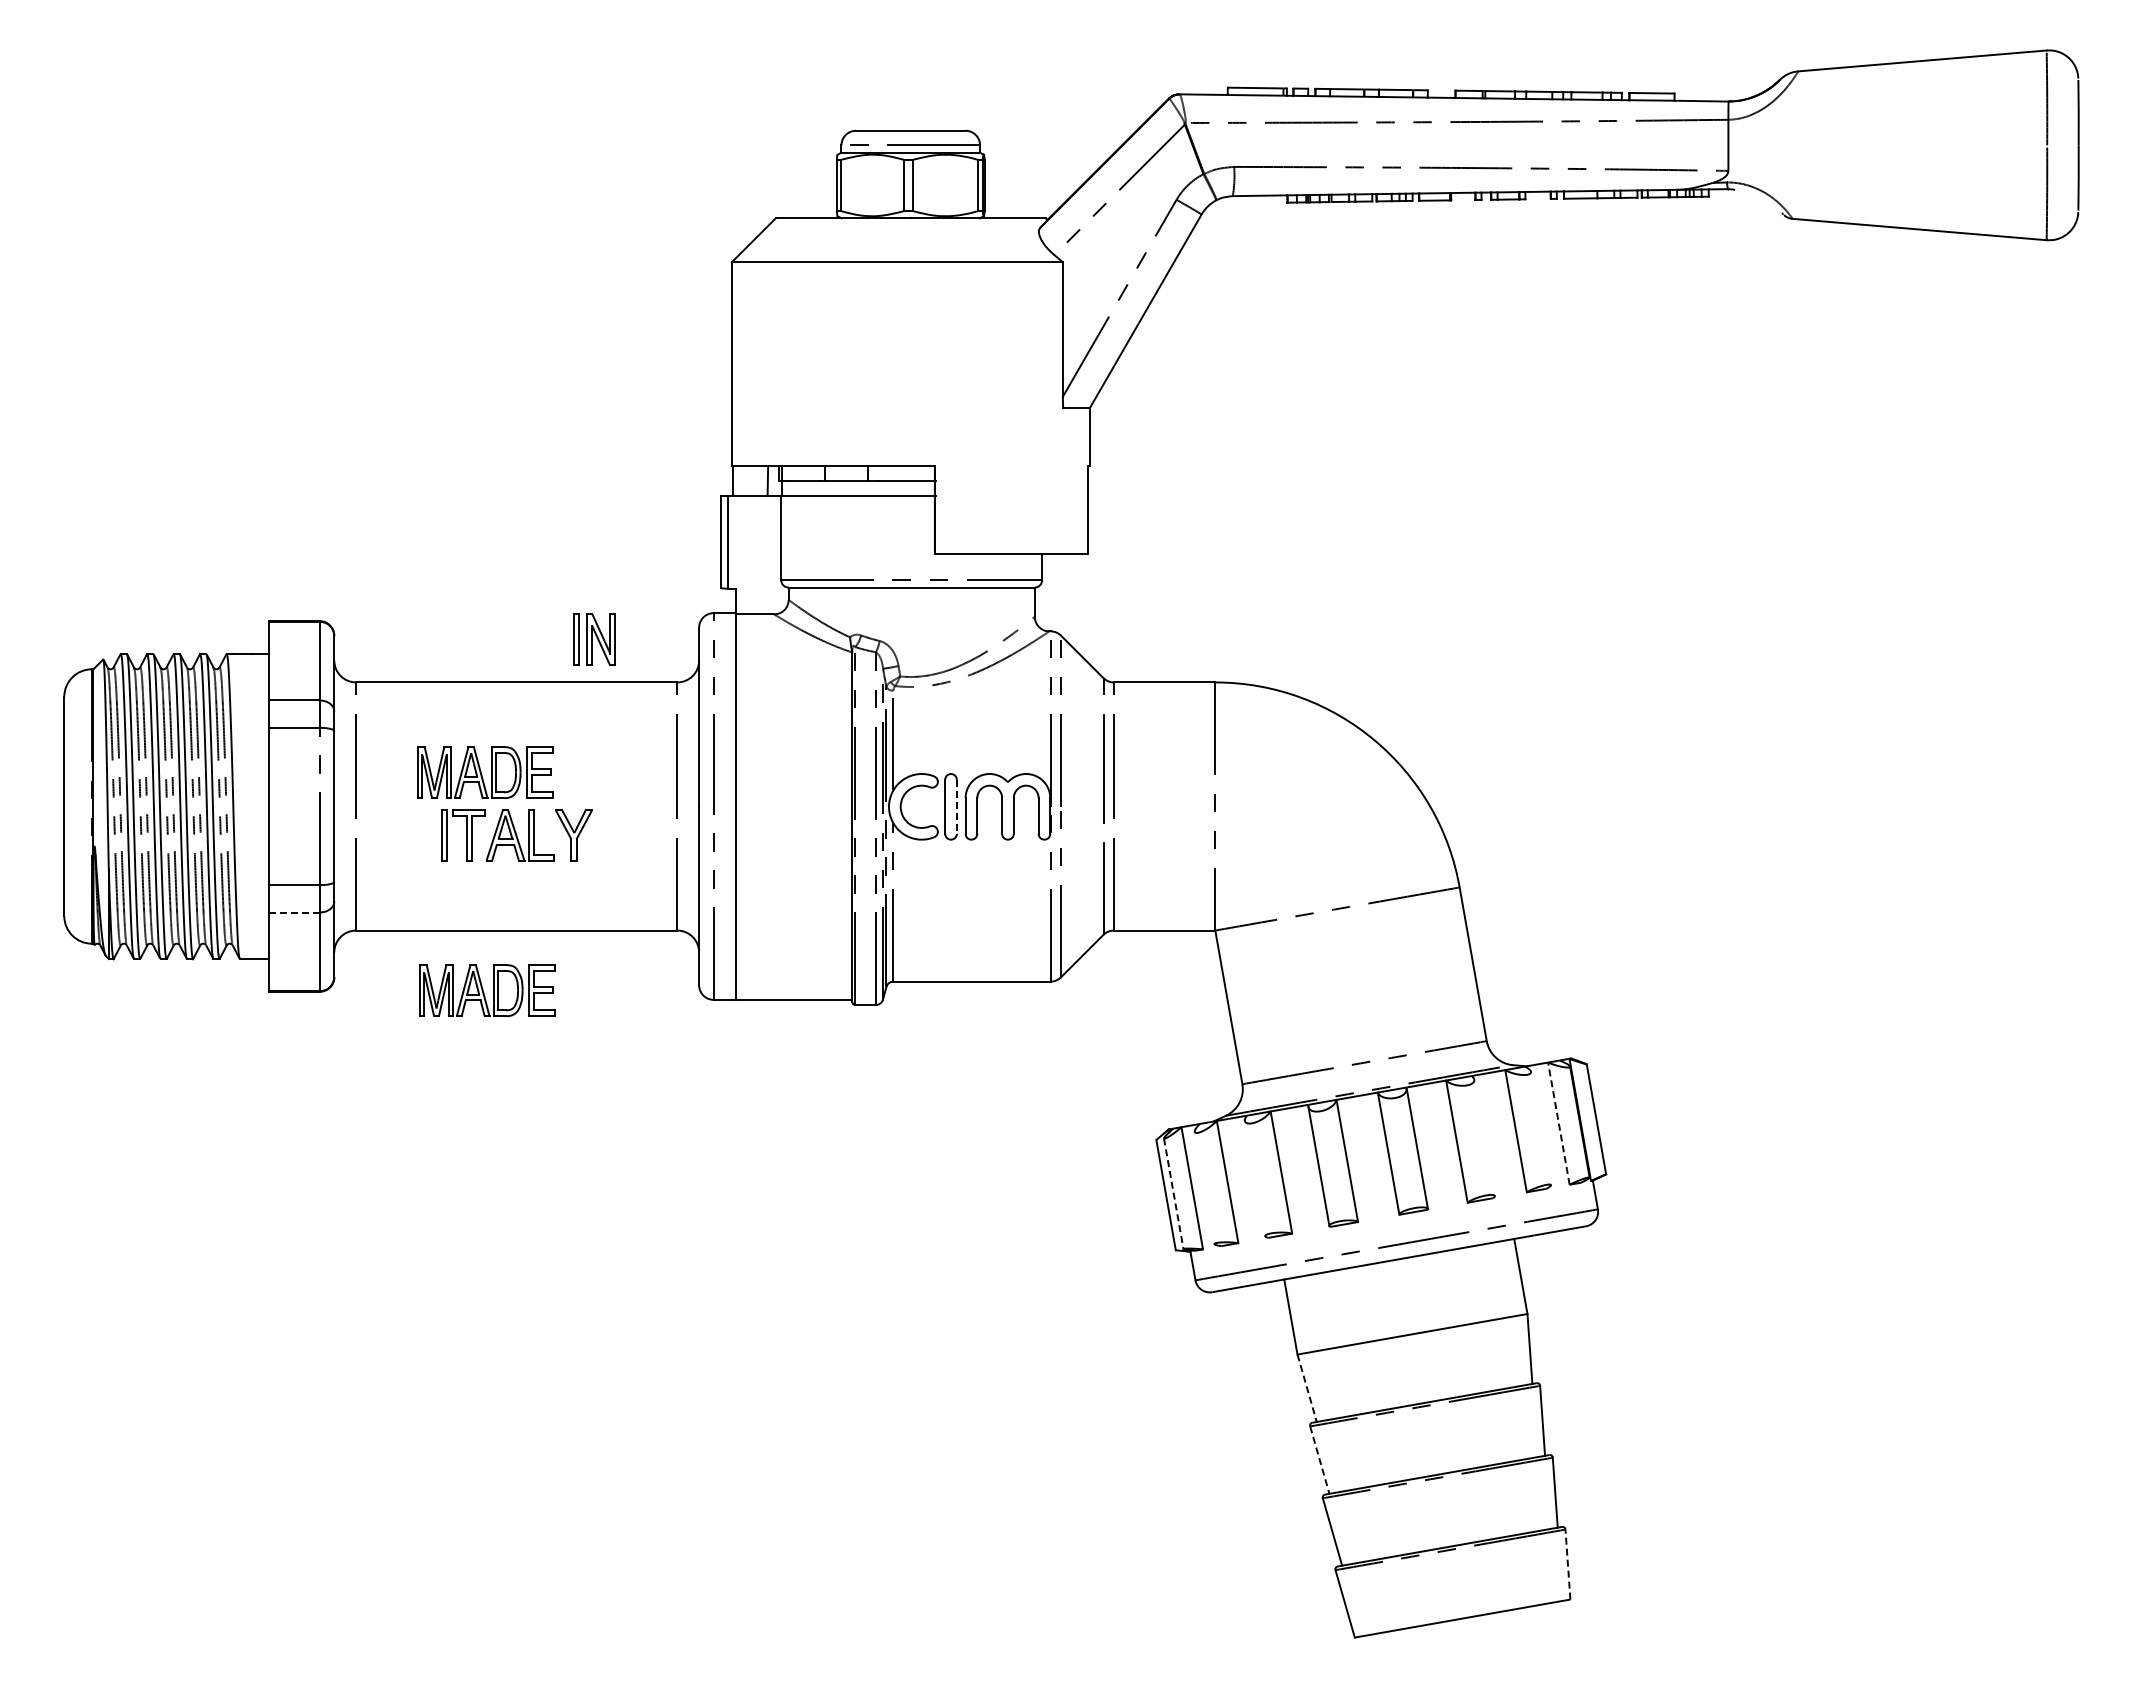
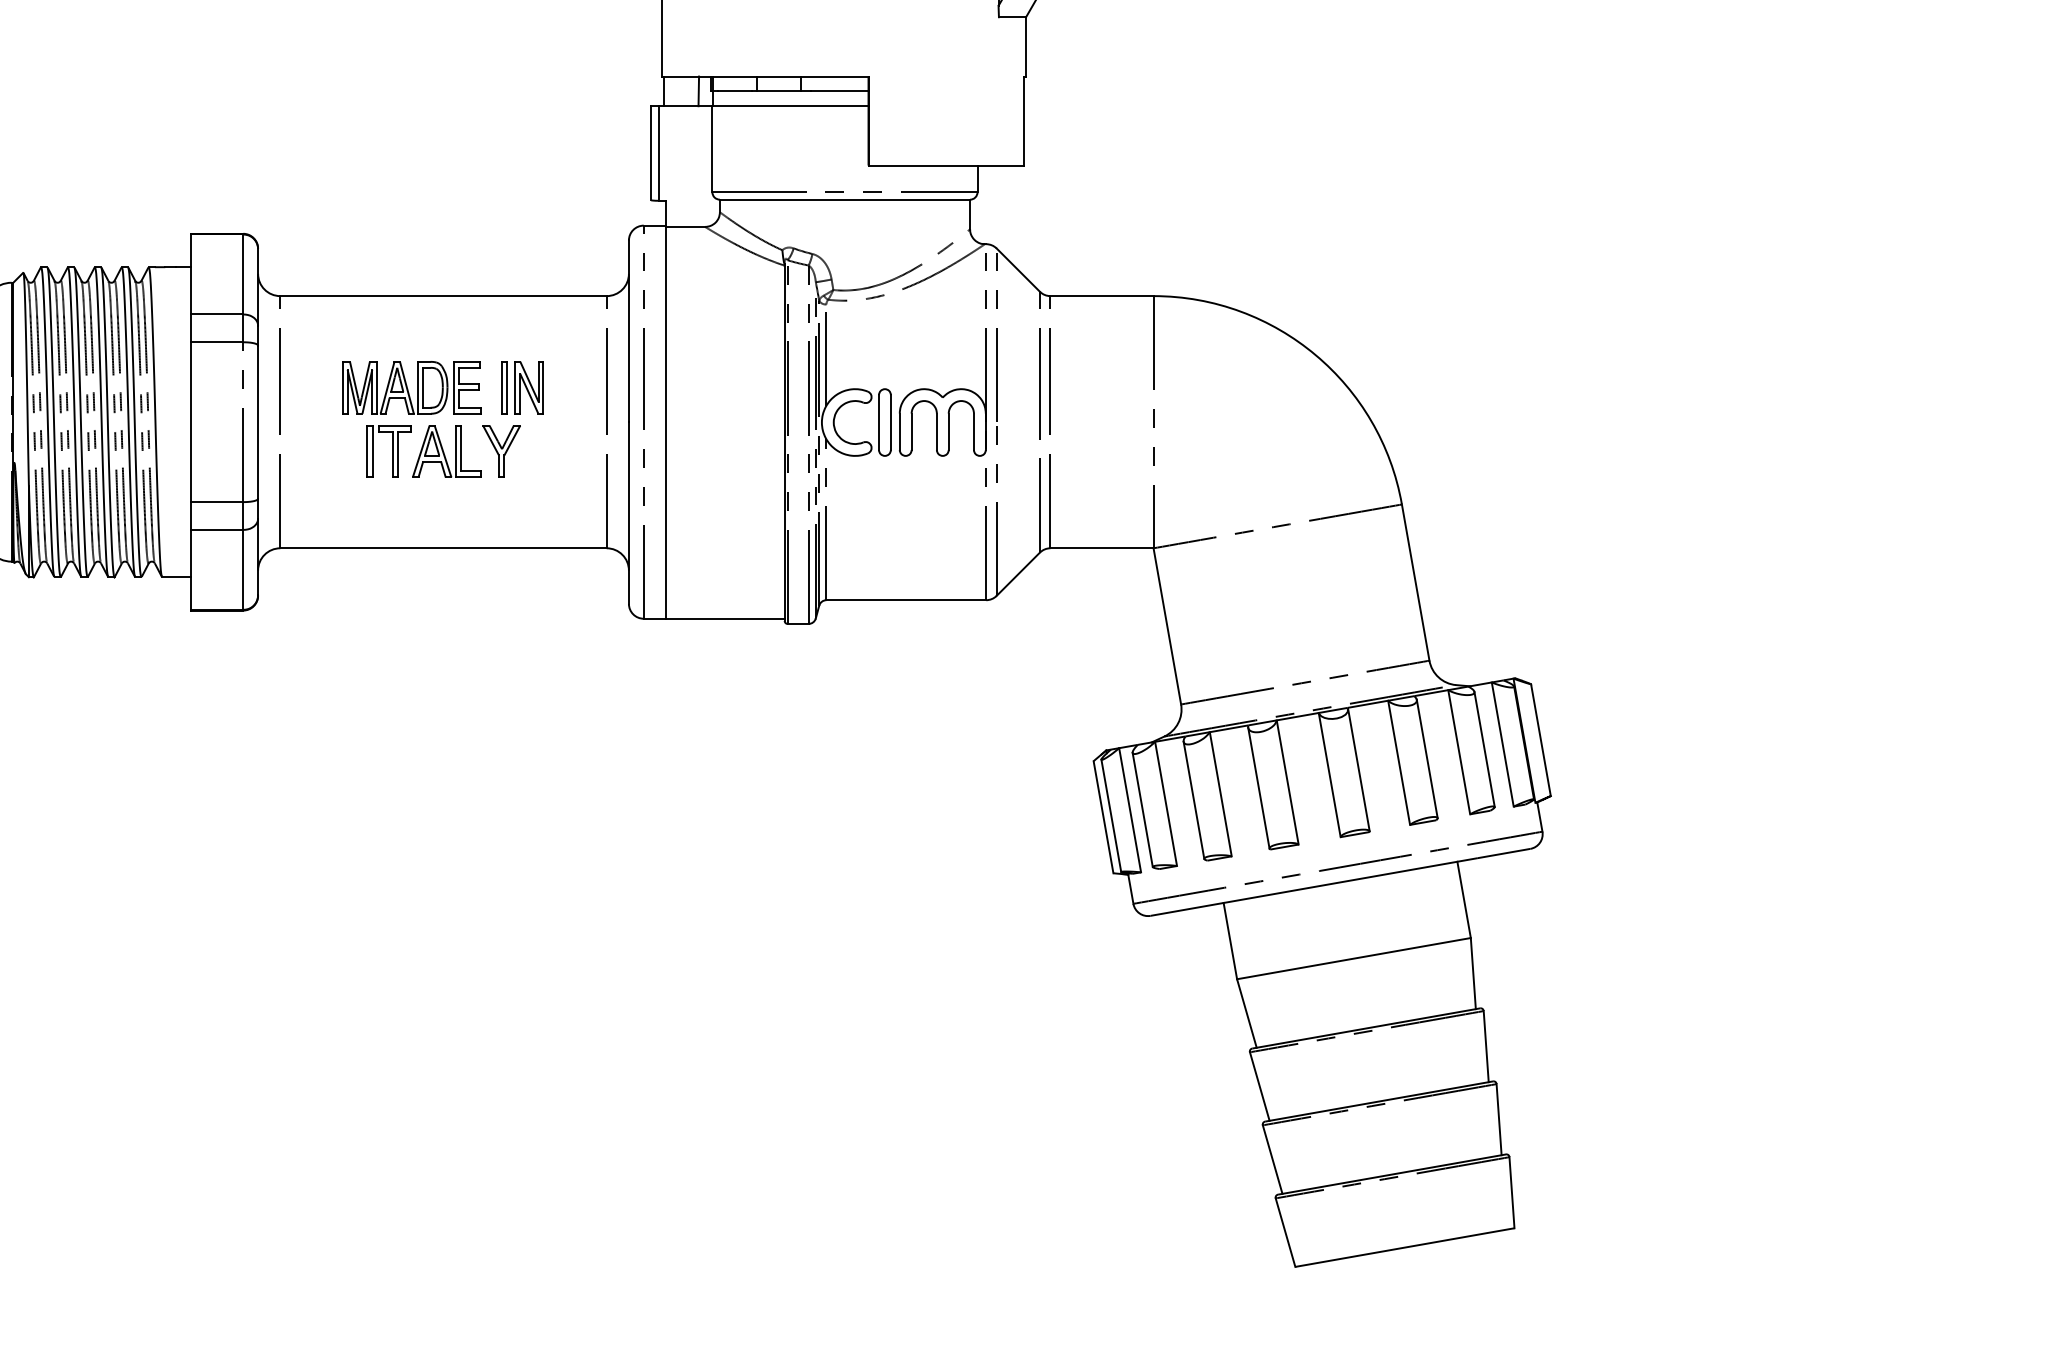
part: (594, 639) -> (522, 387), moved
line: (956, 807) -> (890, 423), dashed -> solid
line: (294, 912) -> (217, 529), dashed -> solid
part: (487, 990) -> (413, 609), removed
line: (1558, 1123) -> (1502, 744), dashed -> solid
line: (1540, 1128) -> (1484, 749), added
line: (1484, 1137) -> (1427, 758), added
line: (1254, 1178) -> (1193, 800), added
line: (1204, 1187) -> (1142, 809), added
line: (1173, 1194) -> (1111, 816), dashed -> solid
line: (1307, 1388) -> (1247, 1013), dashed -> solid
line: (1319, 1460) -> (1259, 1086), dashed -> solid
line: (1567, 1564) -> (1511, 1192), dashed -> solid

